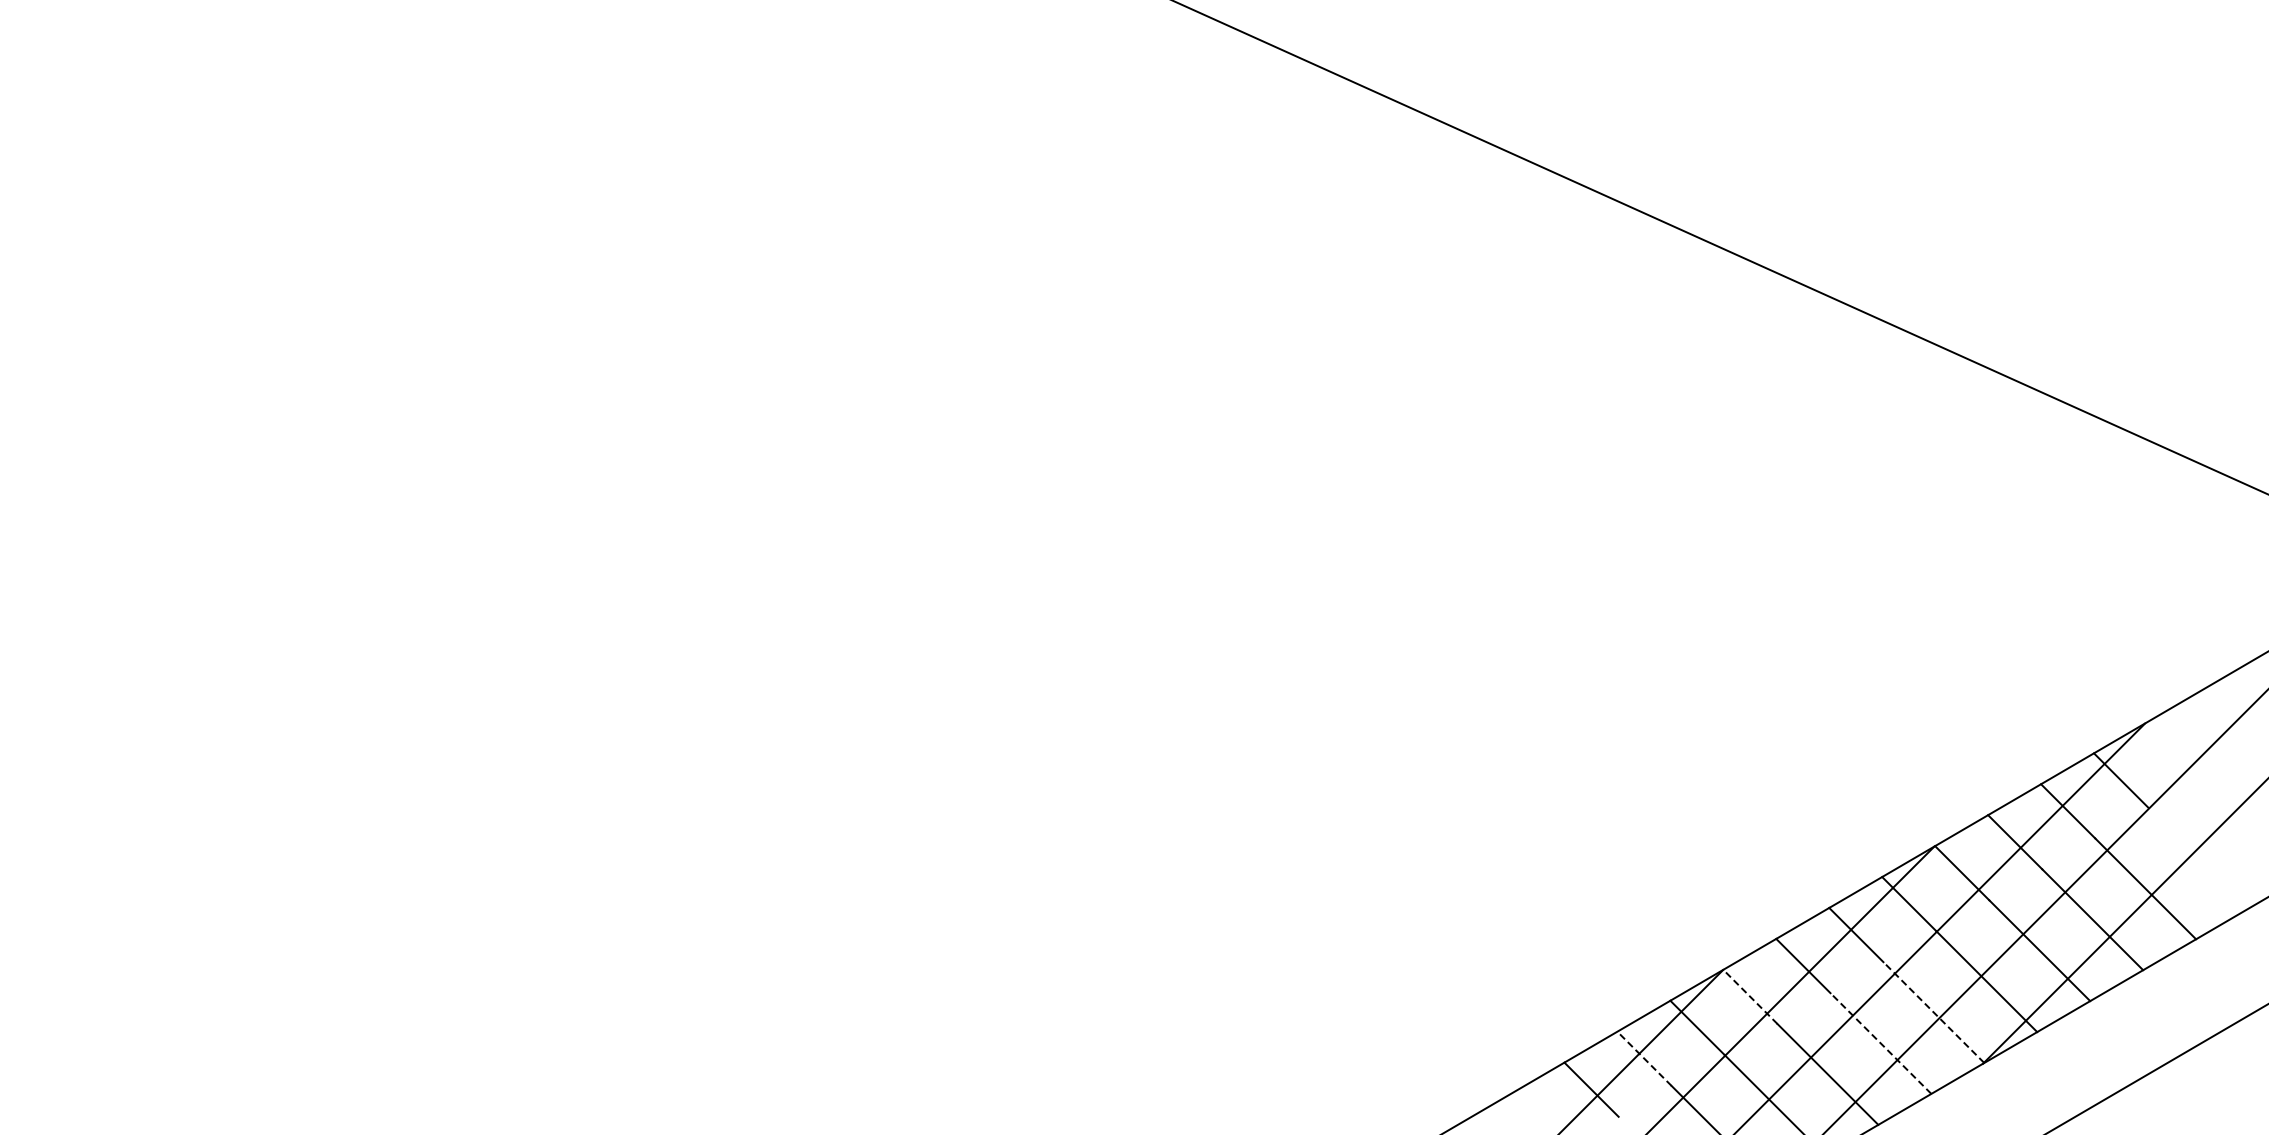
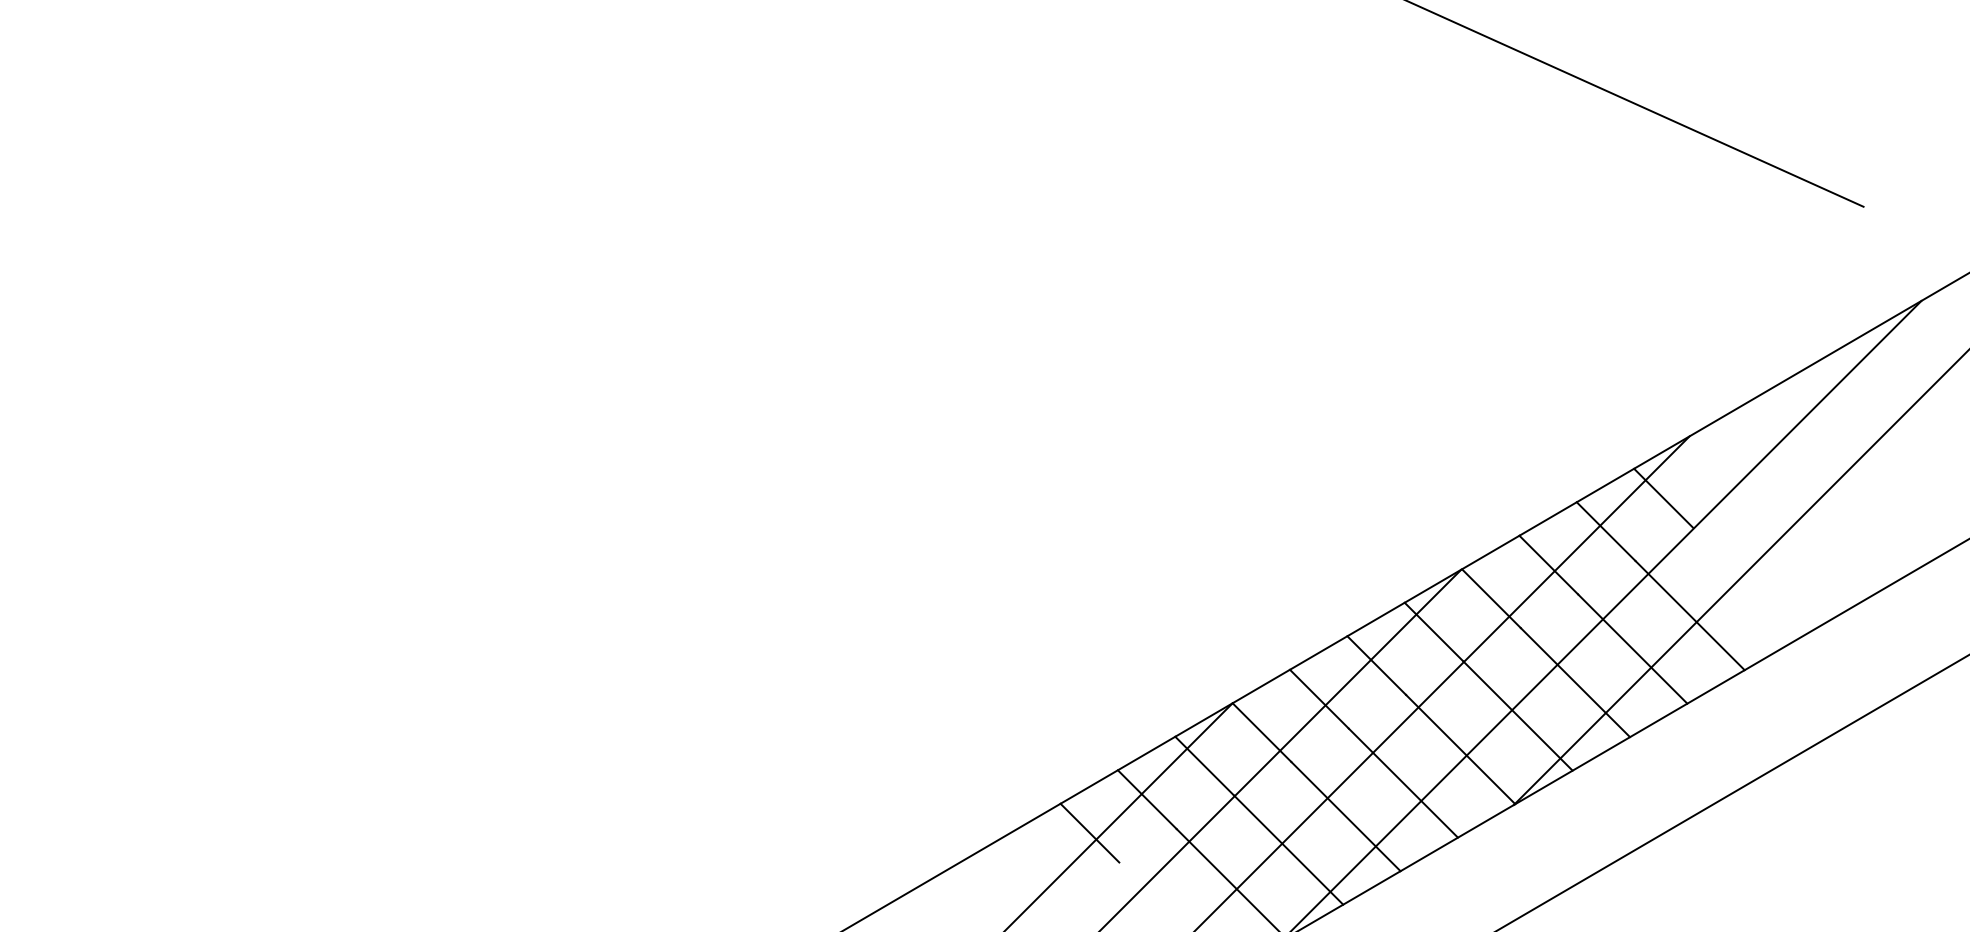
line: (1750, 996) -> (1262, 732), dashed -> solid
line: (1933, 1012) -> (1460, 749), dashed -> solid
line: (1880, 1043) -> (1402, 783), dashed -> solid
line: (1644, 1058) -> (1147, 799), dashed -> solid

